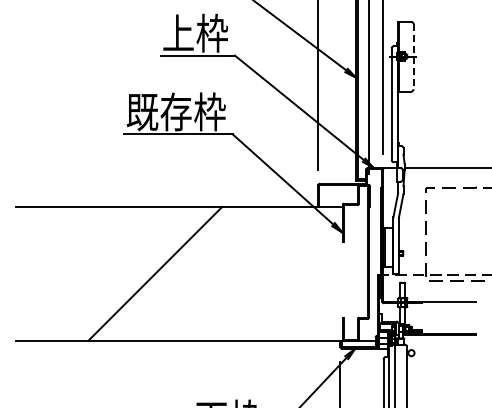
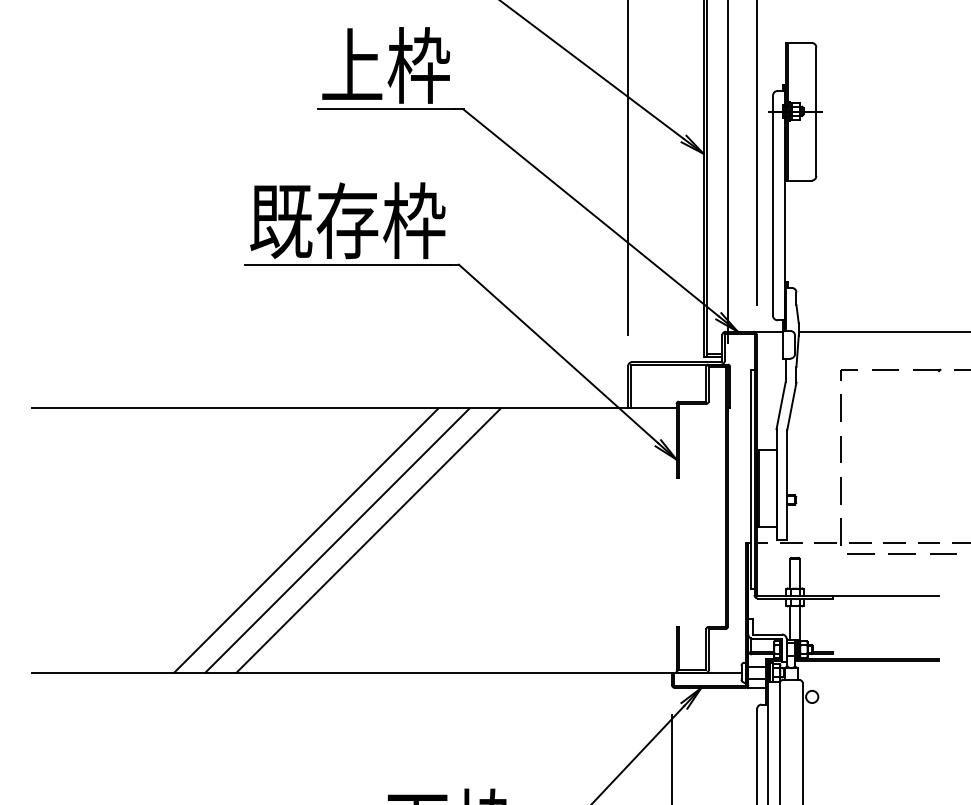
line: (413, 56) -> (816, 111), dashed -> solid
line: (171, 273) -> (338, 539), added
line: (186, 273) -> (368, 539), added

